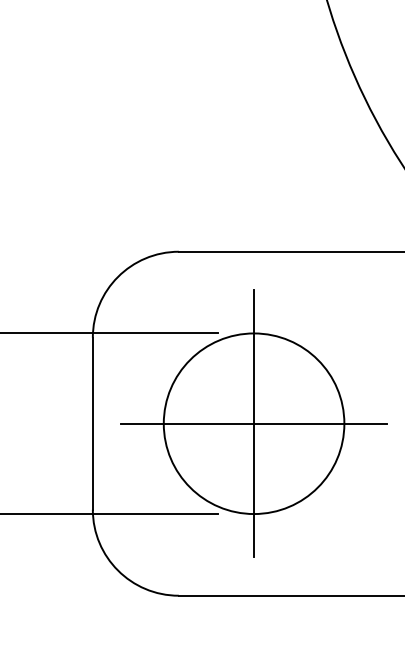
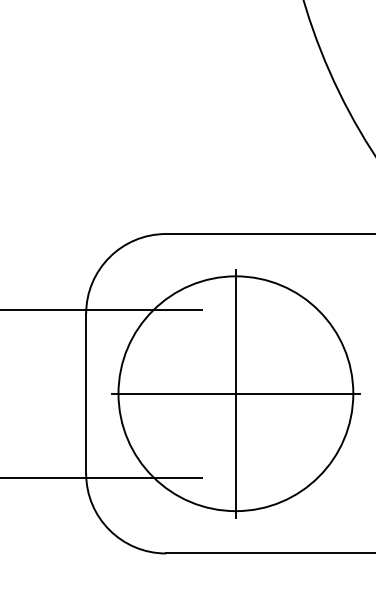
circle: (253, 423) -> (235, 393), size x1.4

